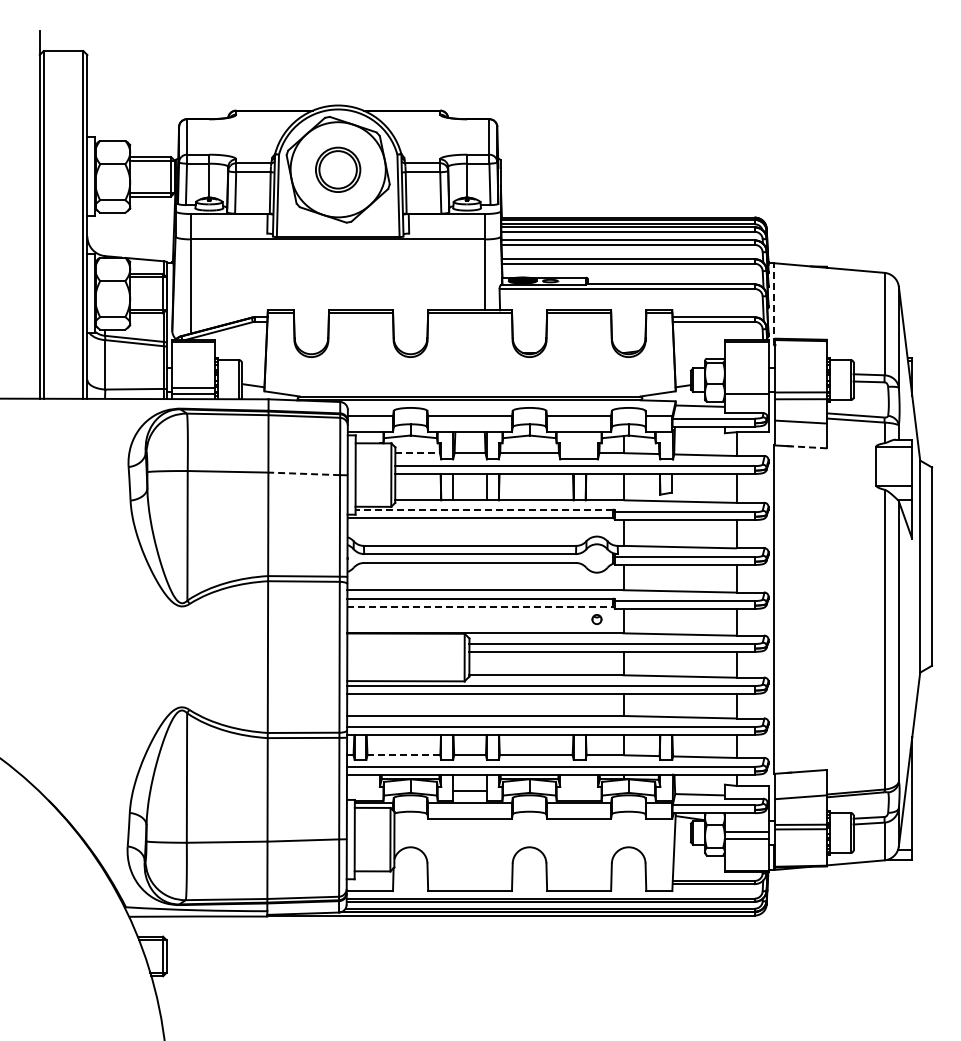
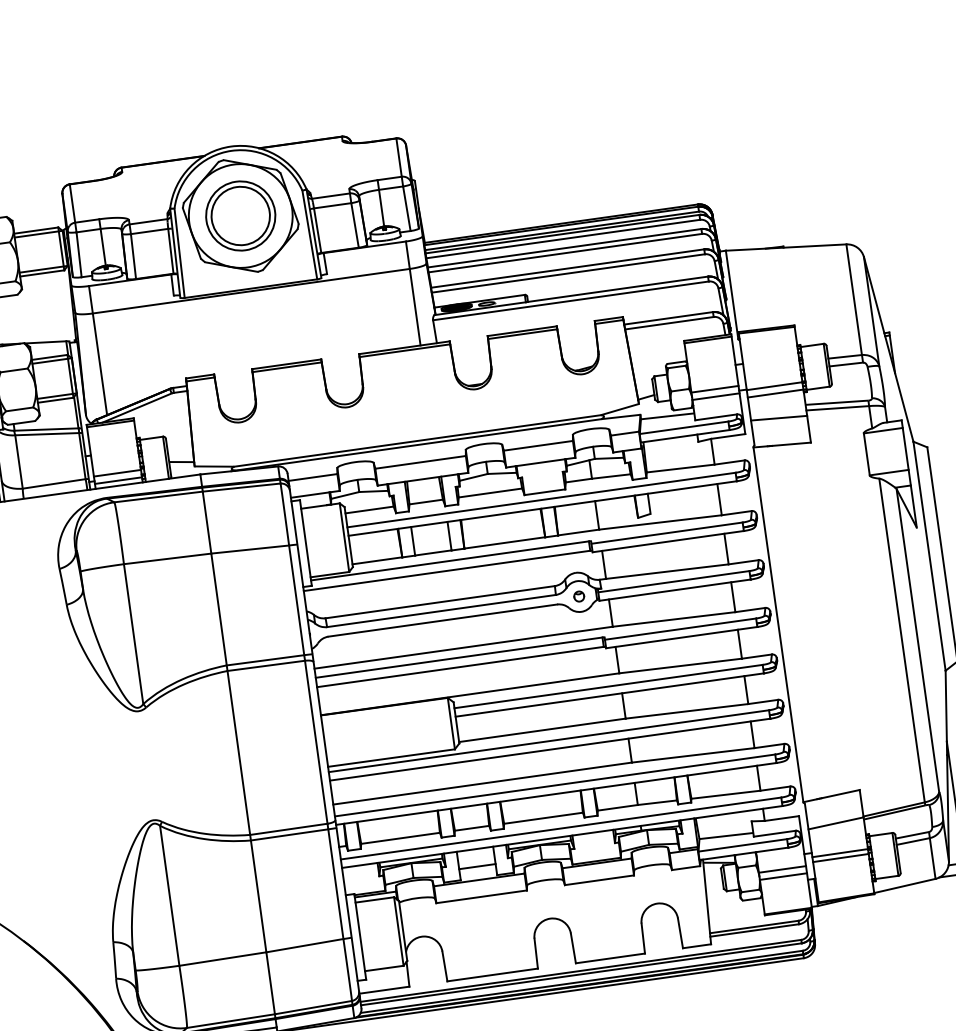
part: (337, 169) -> (239, 215), size x1.43
line: (774, 304) -> (732, 295), dashed -> solid
line: (746, 387) -> (714, 389), added
line: (809, 447) -> (791, 444), dashed -> solid
line: (418, 453) -> (370, 510), dashed -> solid
line: (304, 473) -> (250, 549), dashed -> solid
line: (484, 509) -> (450, 560), dashed -> solid
line: (480, 607) -> (460, 667), dashed -> solid
part: (596, 619) -> (578, 596), moved
line: (404, 755) -> (401, 838), dashed -> solid

